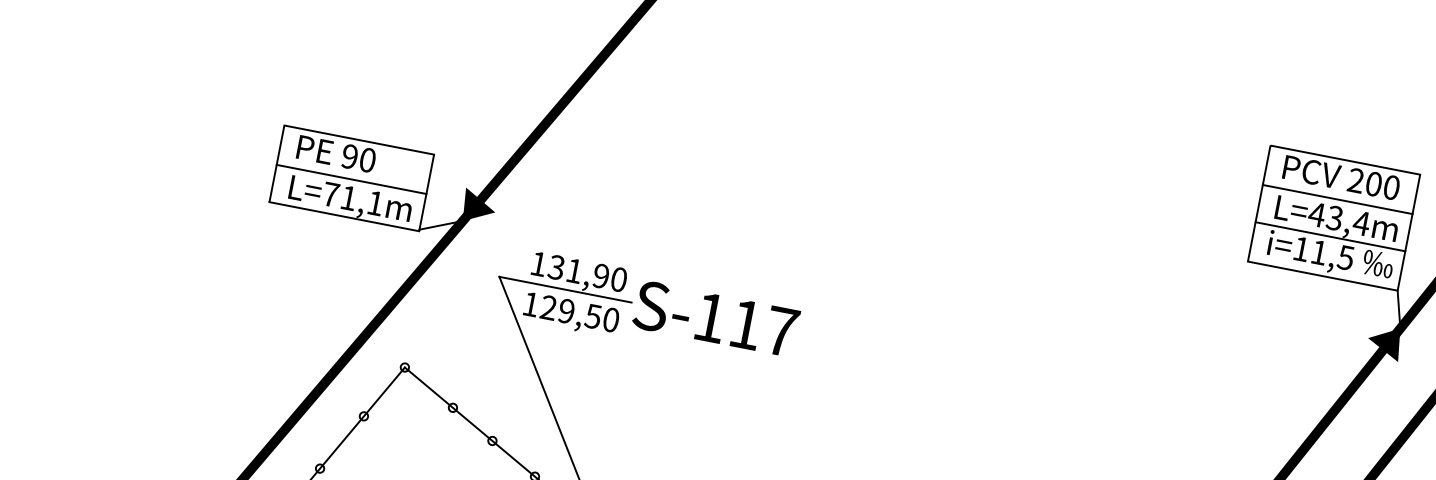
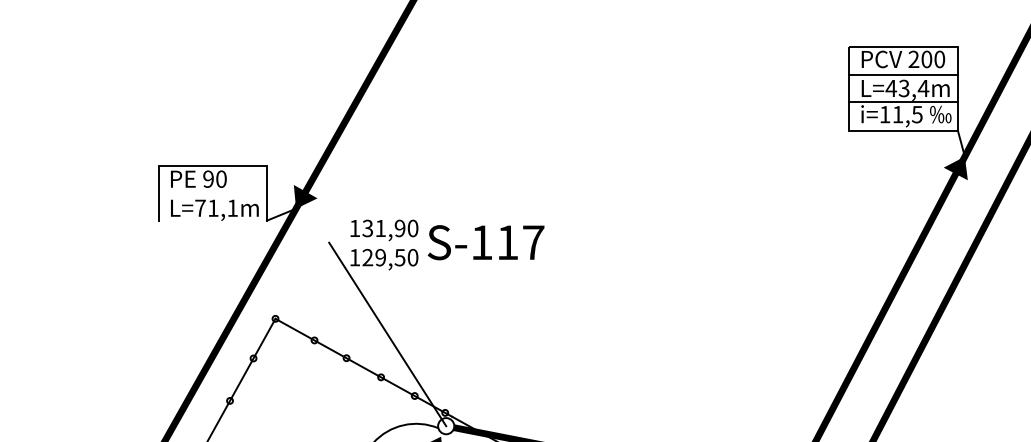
line: (351, 178) -> (212, 194), removed
line: (344, 216) -> (212, 221), removed
line: (564, 289) -> (376, 242), removed

